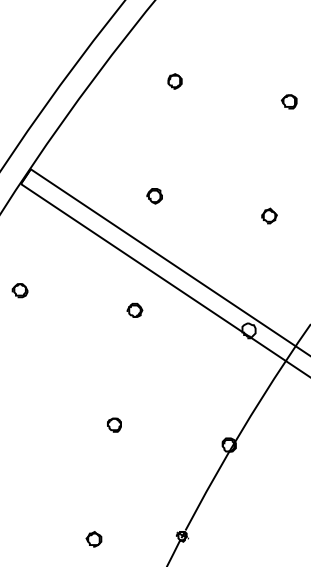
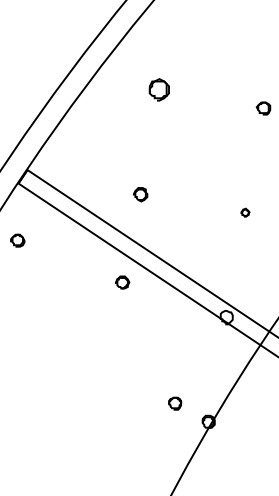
part: (174, 81) -> (158, 89), size x1.6
part: (269, 215) -> (245, 212), size x0.6
part: (19, 290) -> (17, 240), moved
part: (134, 309) -> (122, 281), moved
part: (114, 424) -> (175, 403), moved

